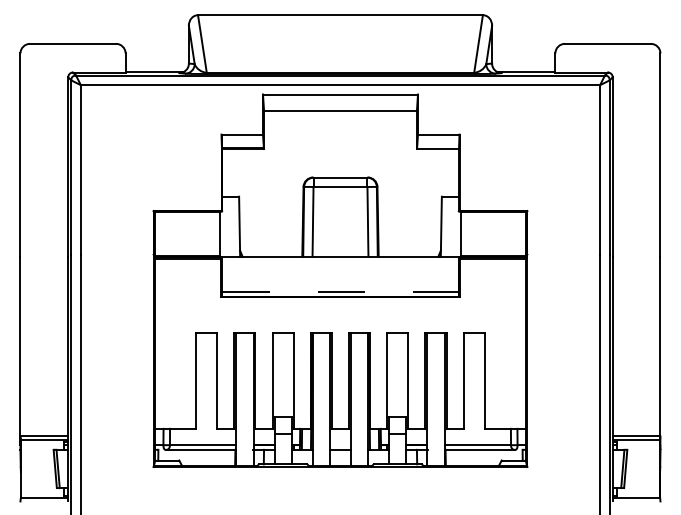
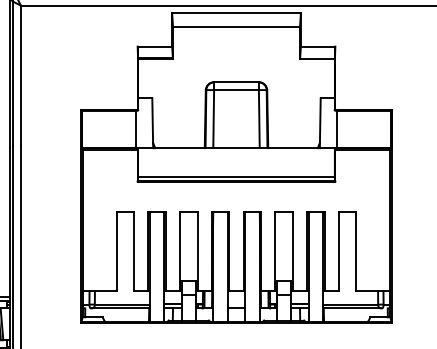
line: (340, 292) -> (236, 177), dashed -> solid

